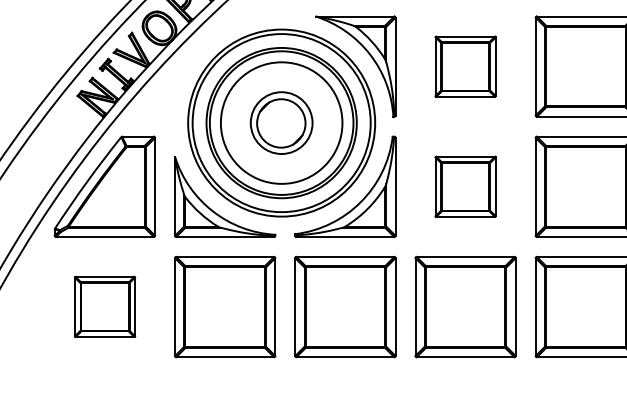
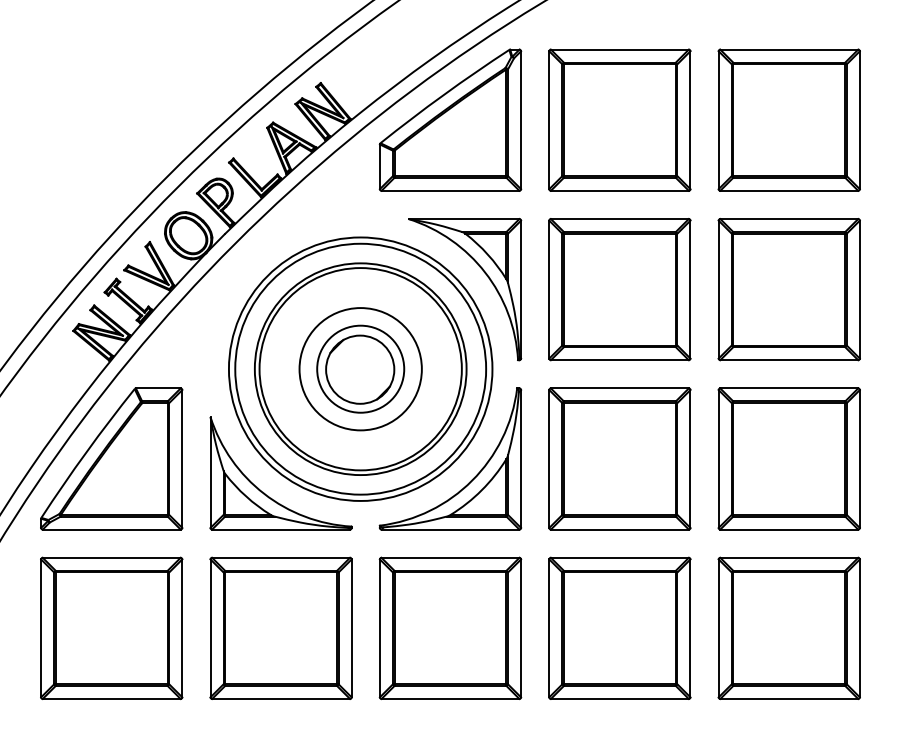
part: (465, 66) -> (619, 289), size x1.67
circle: (281, 123) -> (360, 369), size x0.71
part: (465, 186) -> (619, 458), size x1.67
part: (104, 306) -> (111, 627), size x1.67

